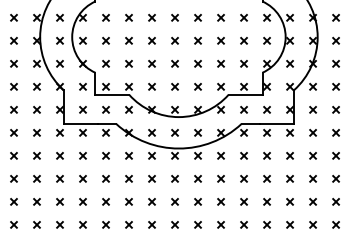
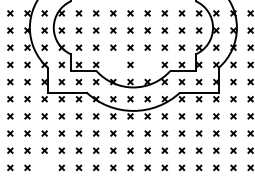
part: (152, 86) -> (113, 64), removed
part: (197, 86) -> (147, 64), removed
part: (59, 224) -> (44, 167), removed

